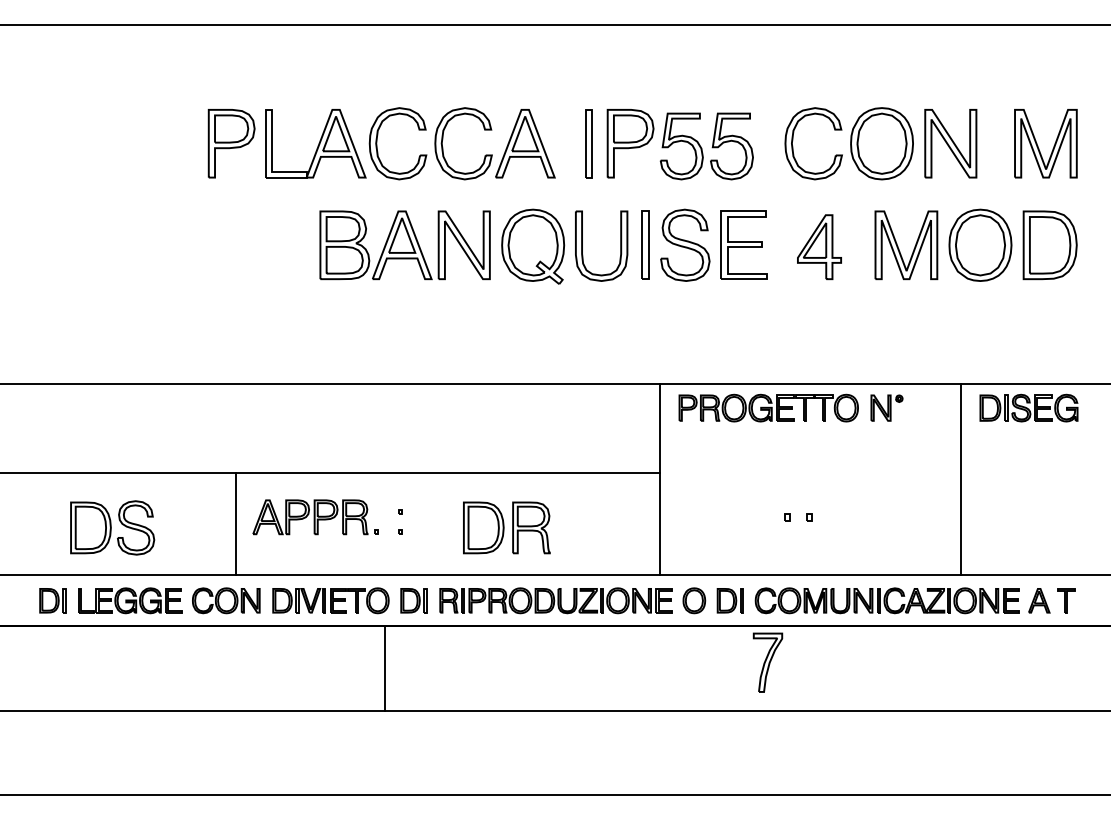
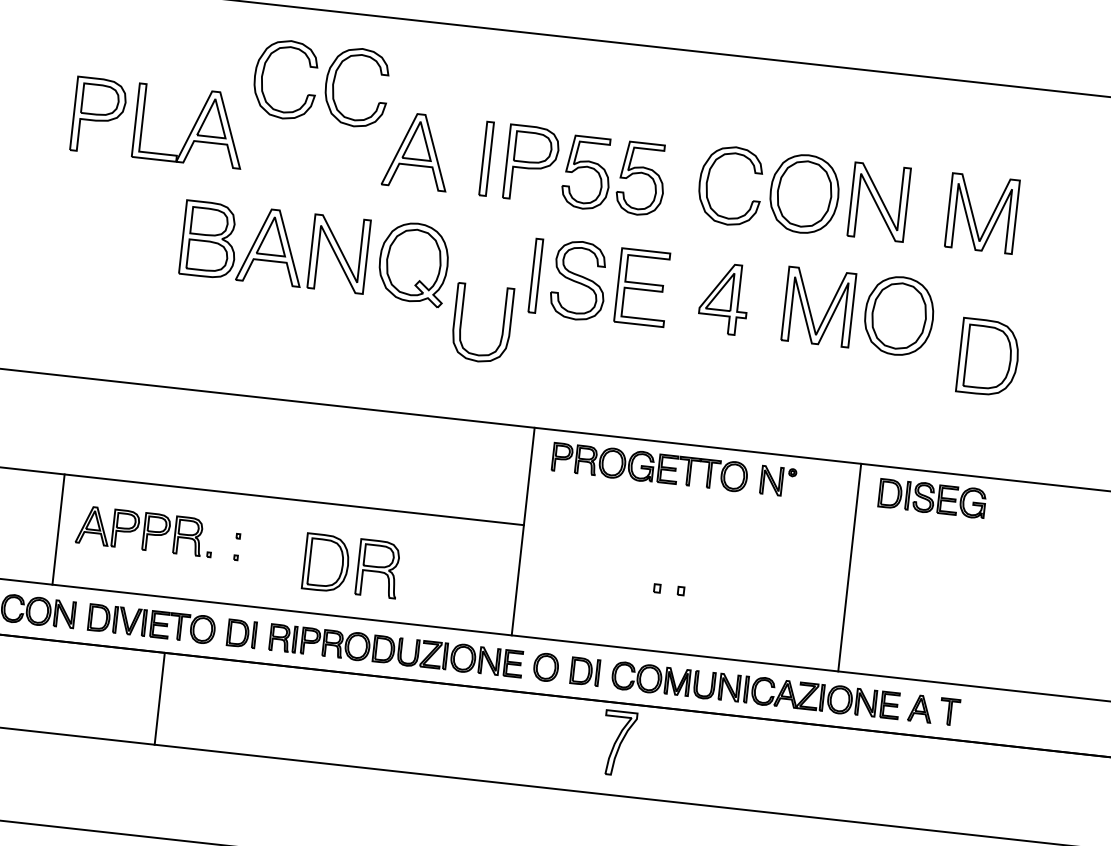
part: (430, 143) -> (320, 83), moved
part: (582, 245) -> (461, 320), moved
part: (1049, 245) -> (987, 357), moved
line: (384, 667) -> (159, 698), moved

